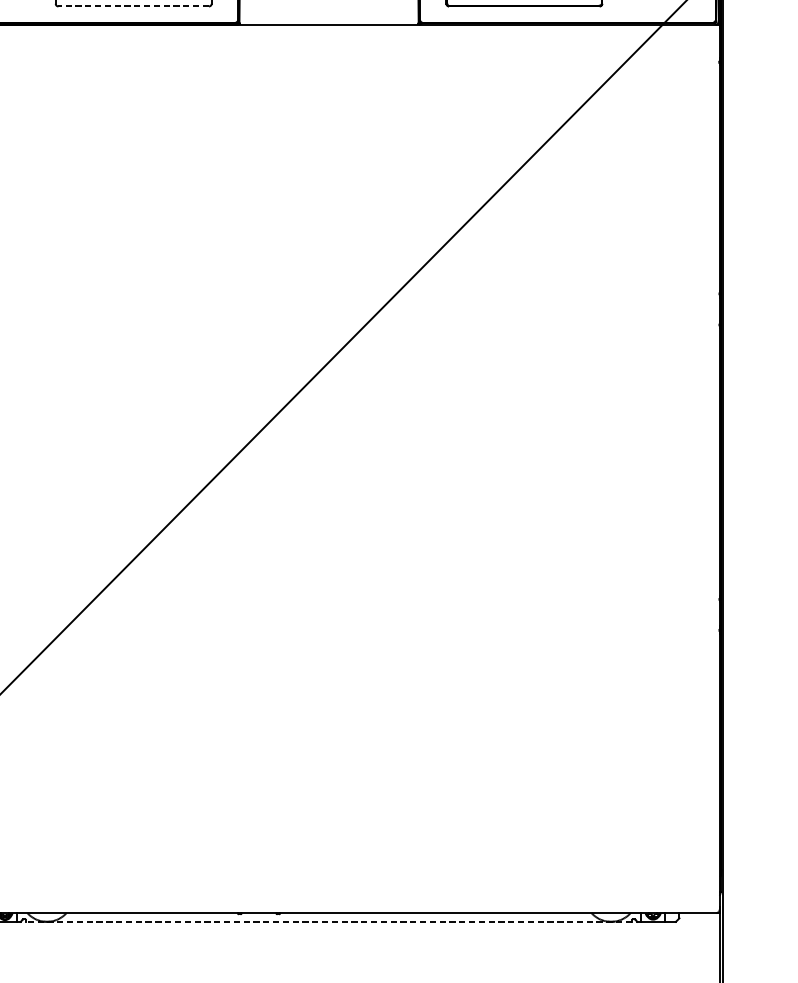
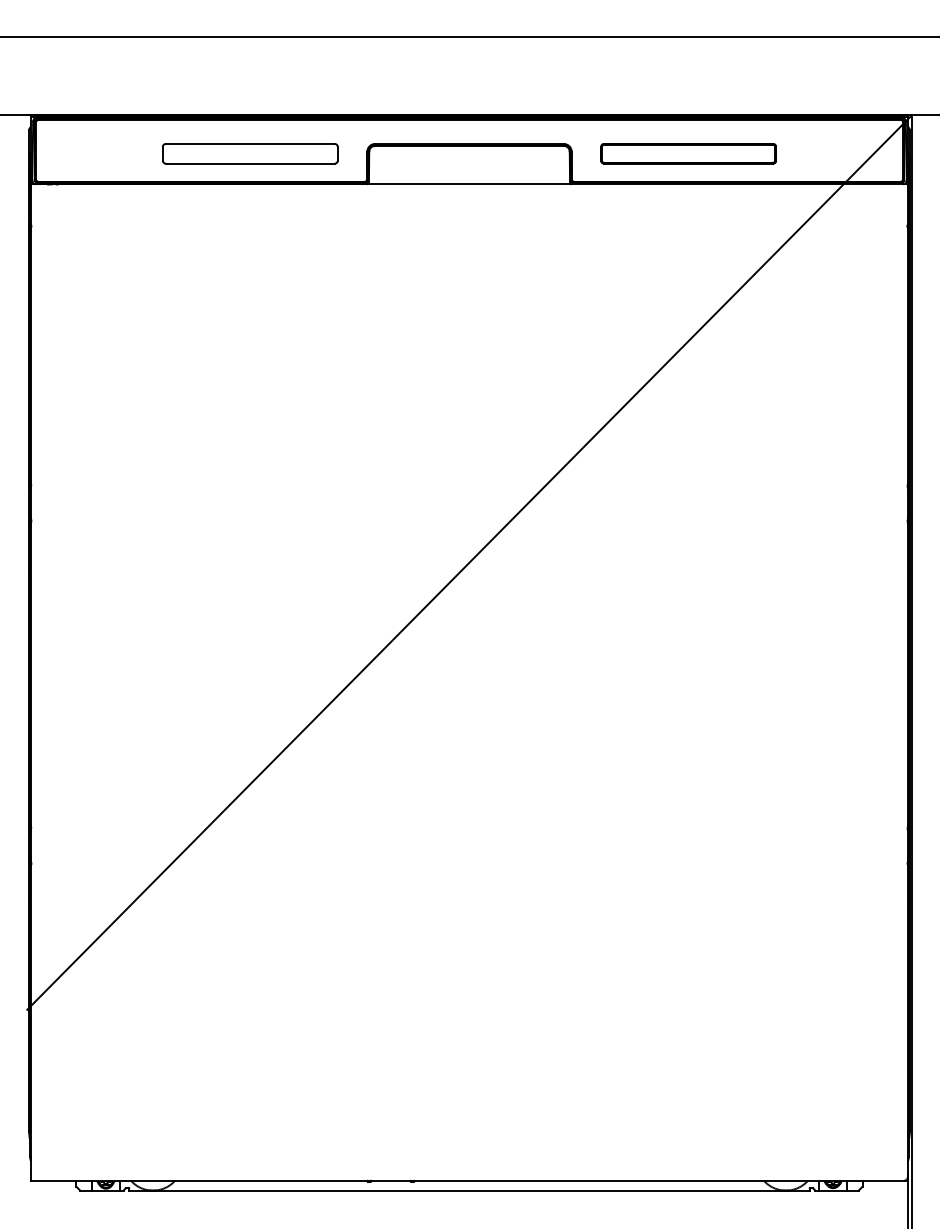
line: (133, 6) -> (250, 163), dashed -> solid
line: (328, 921) -> (468, 1190), dashed -> solid

